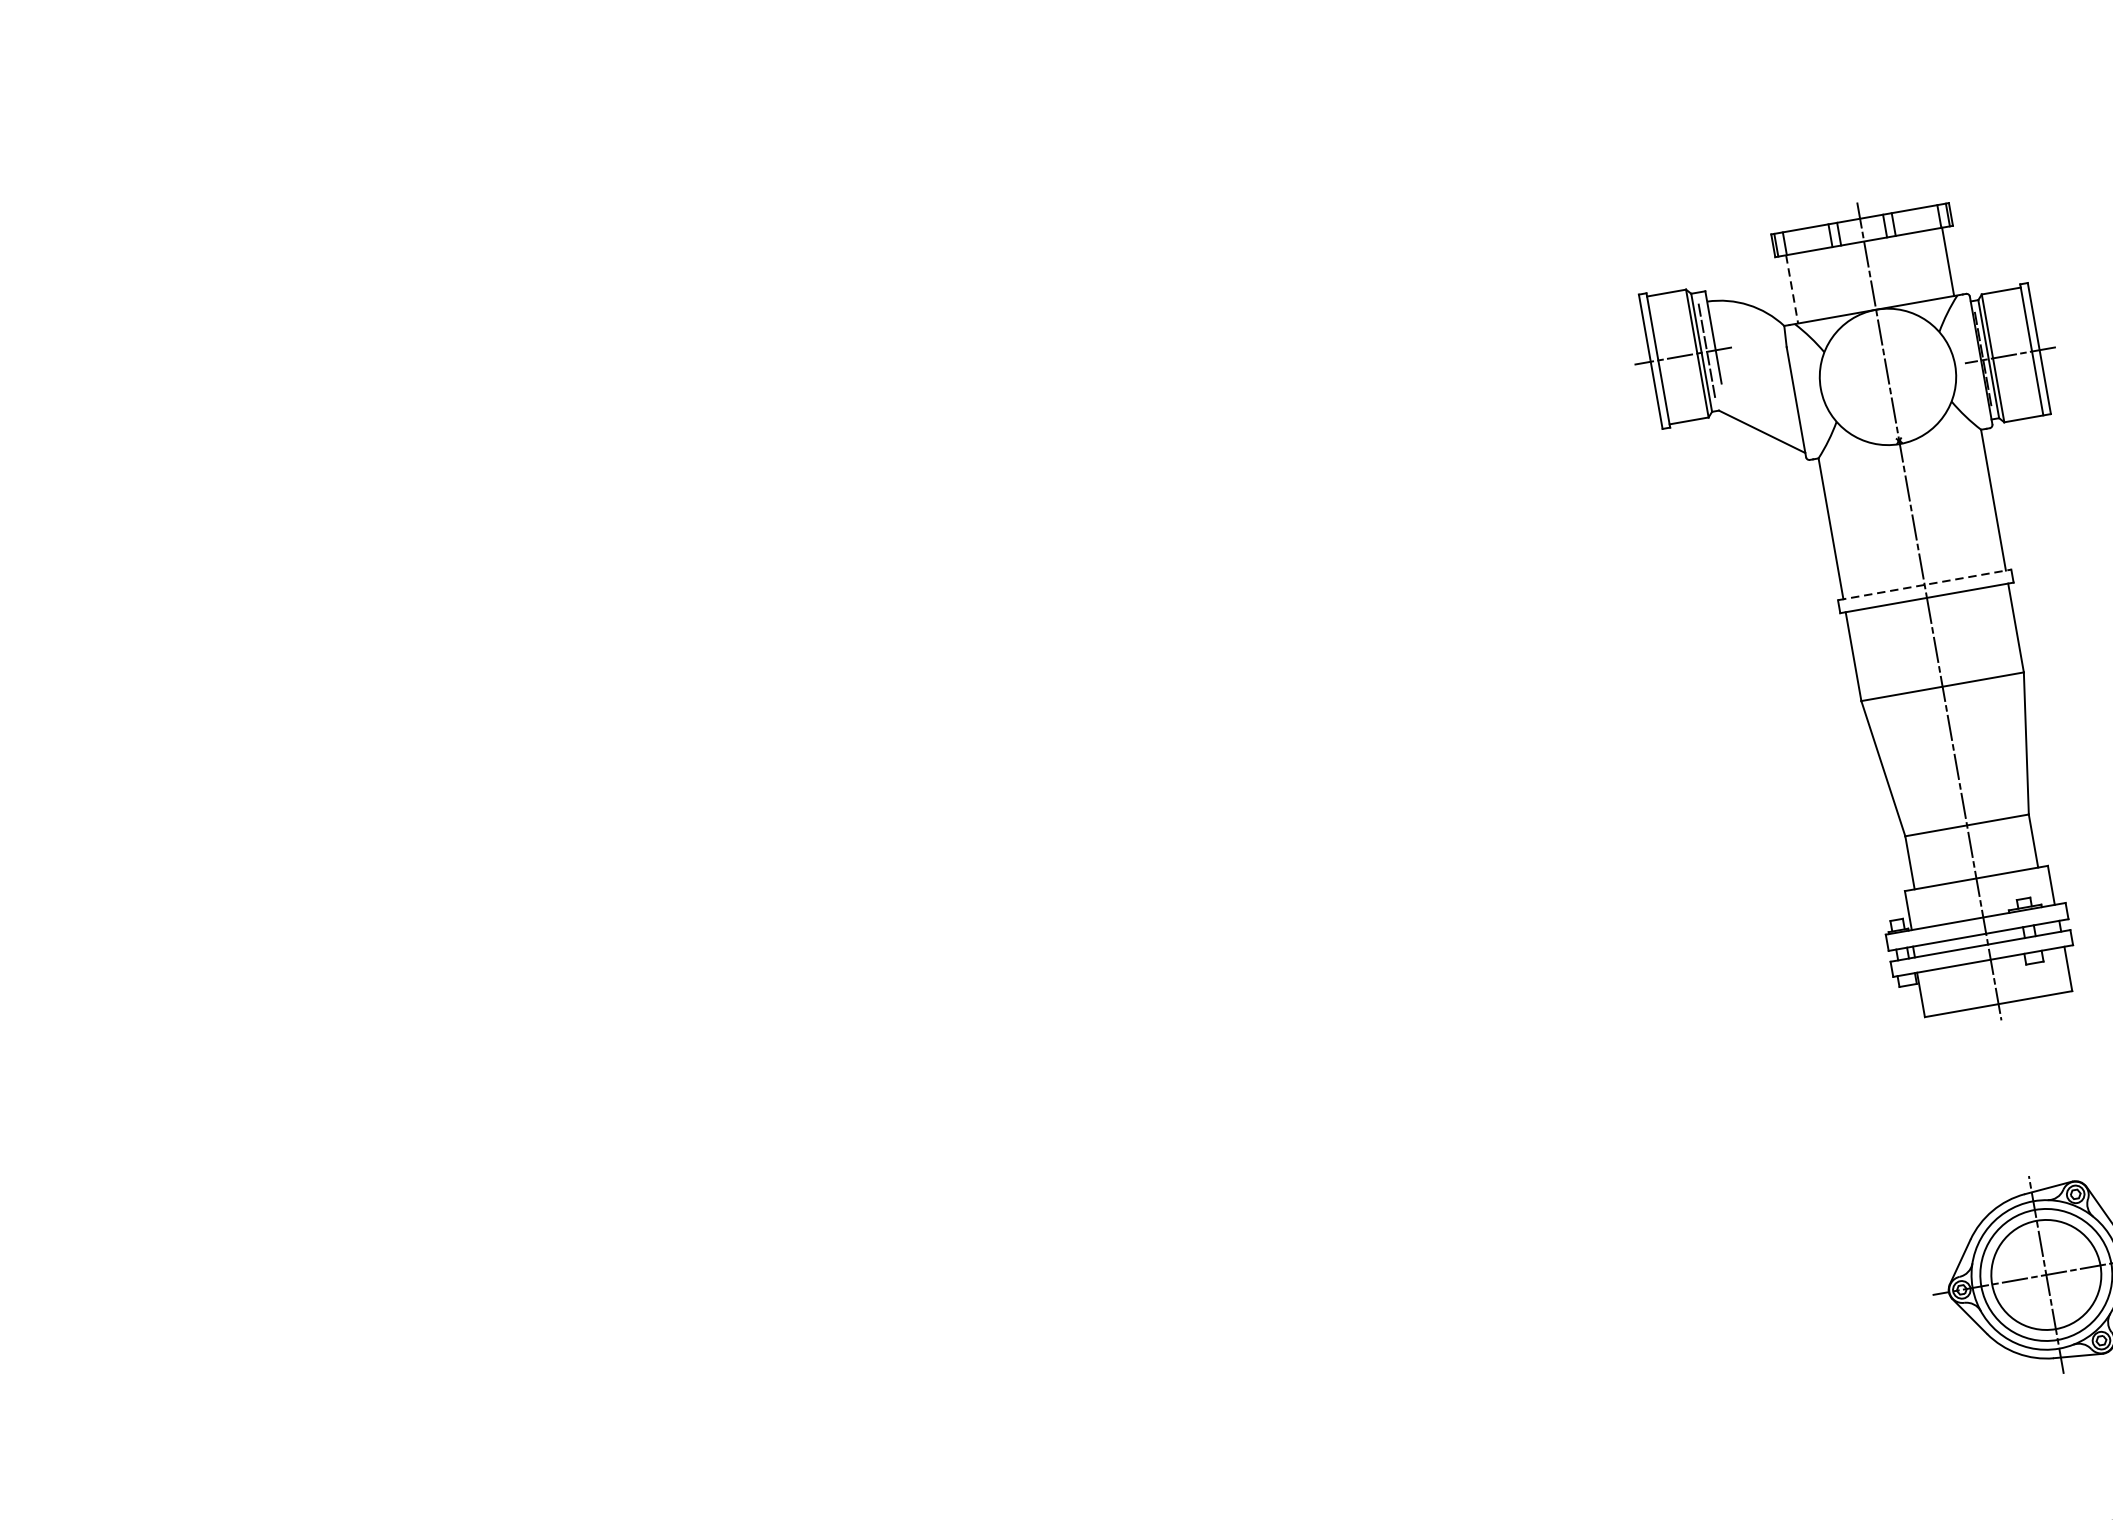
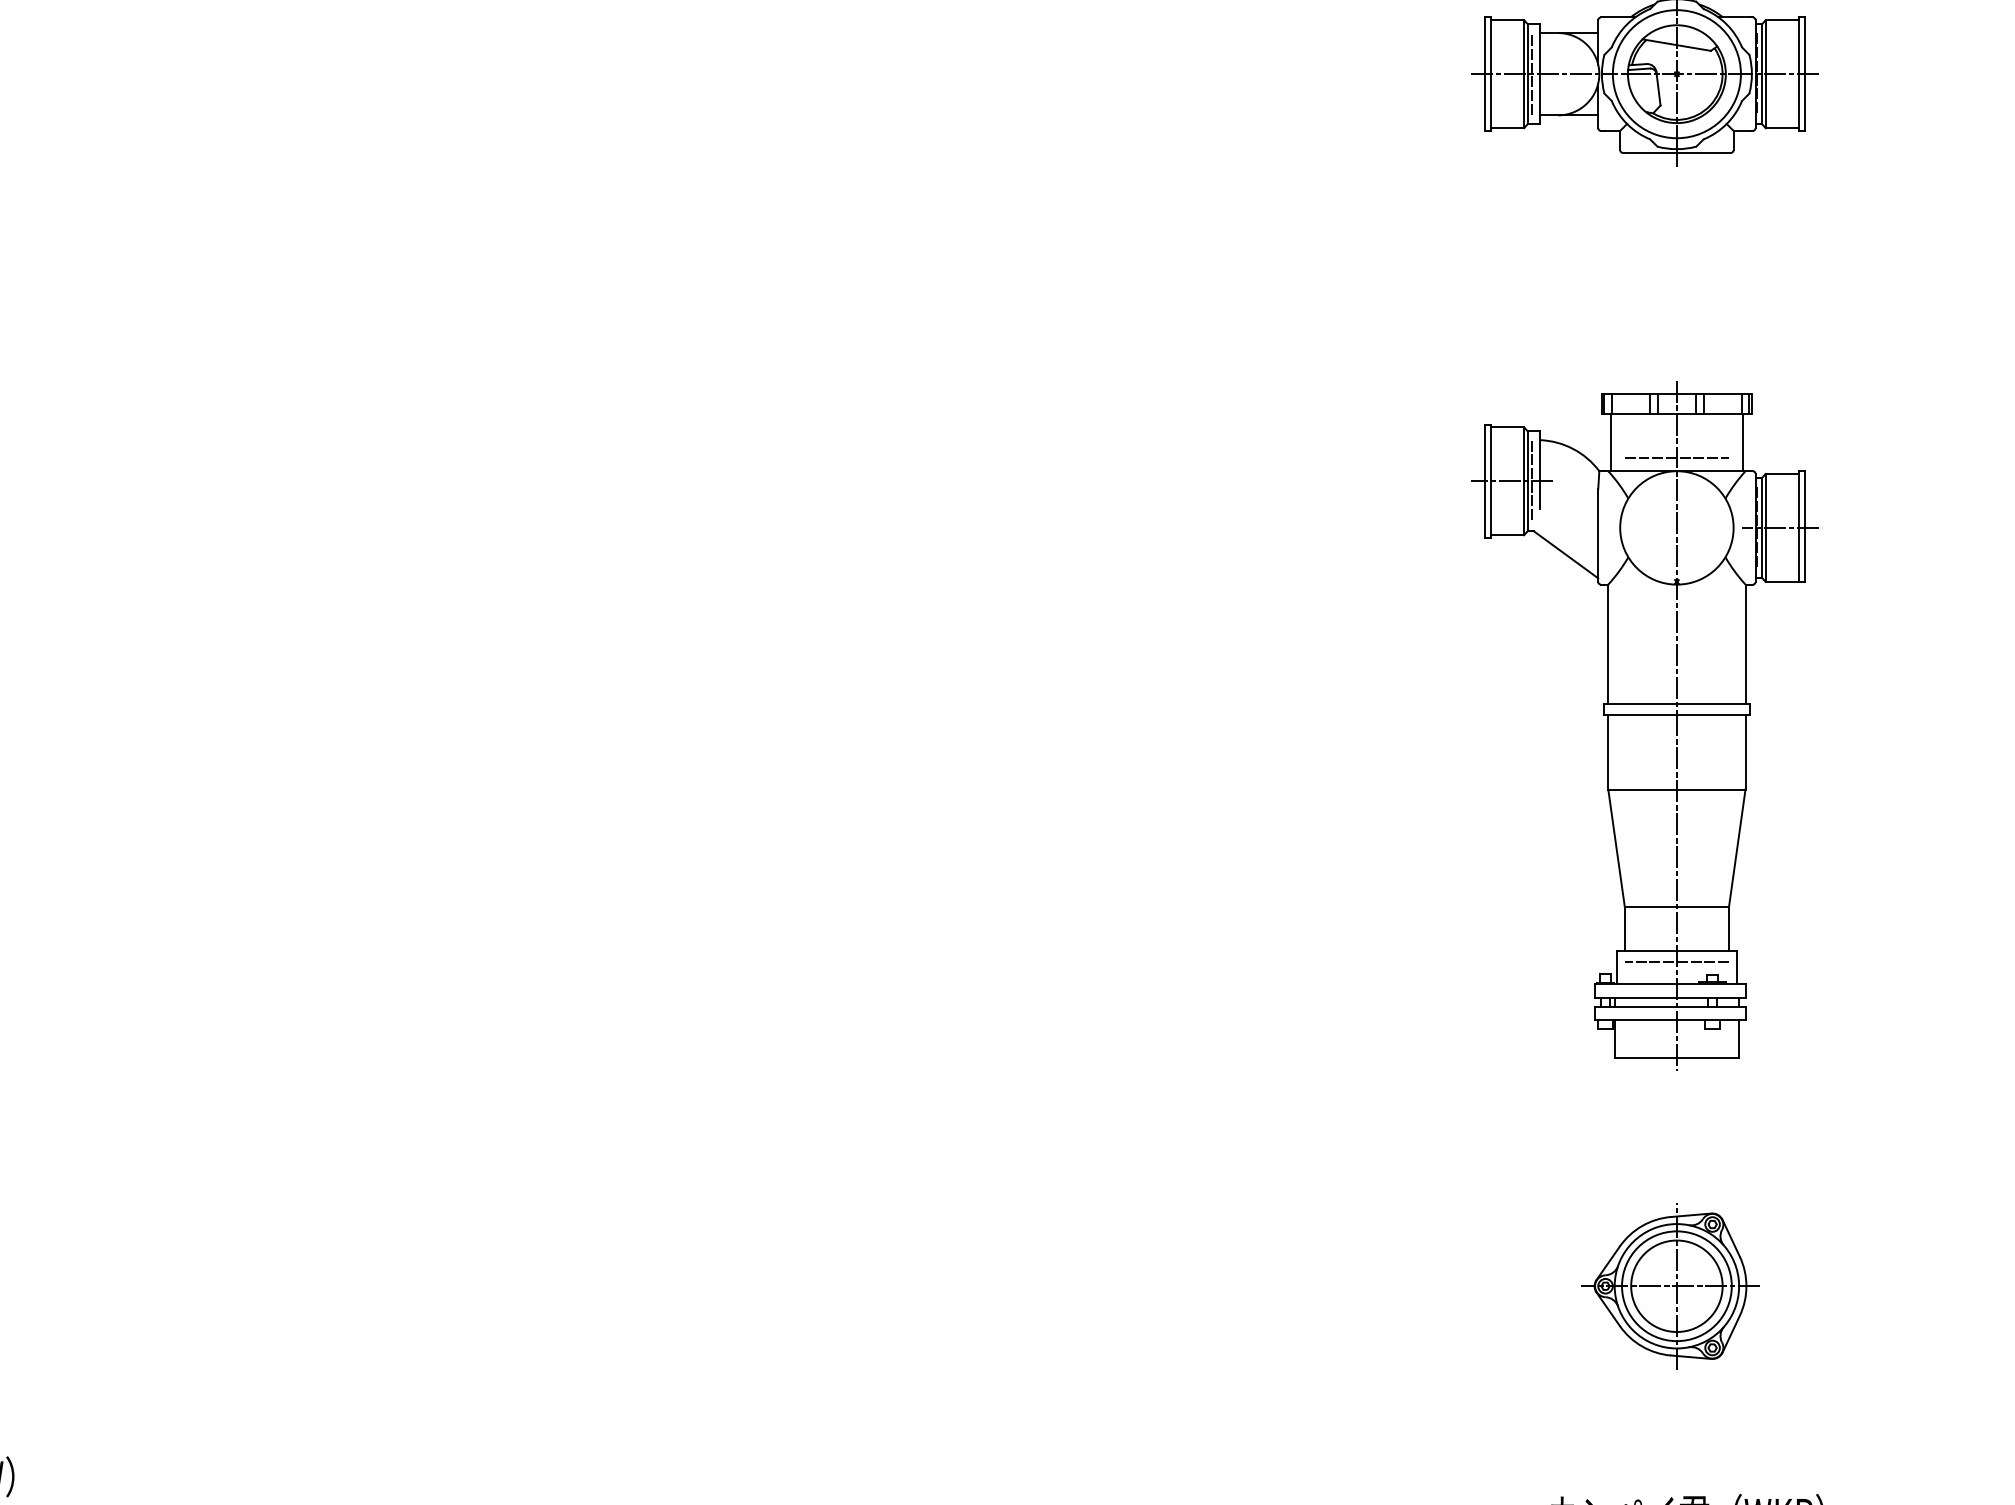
line: (1792, 289) -> (1611, 442), dashed -> solid
line: (1873, 294) -> (1676, 458), added
line: (1925, 584) -> (1677, 703), dashed -> solid
line: (1978, 890) -> (1676, 961), added

